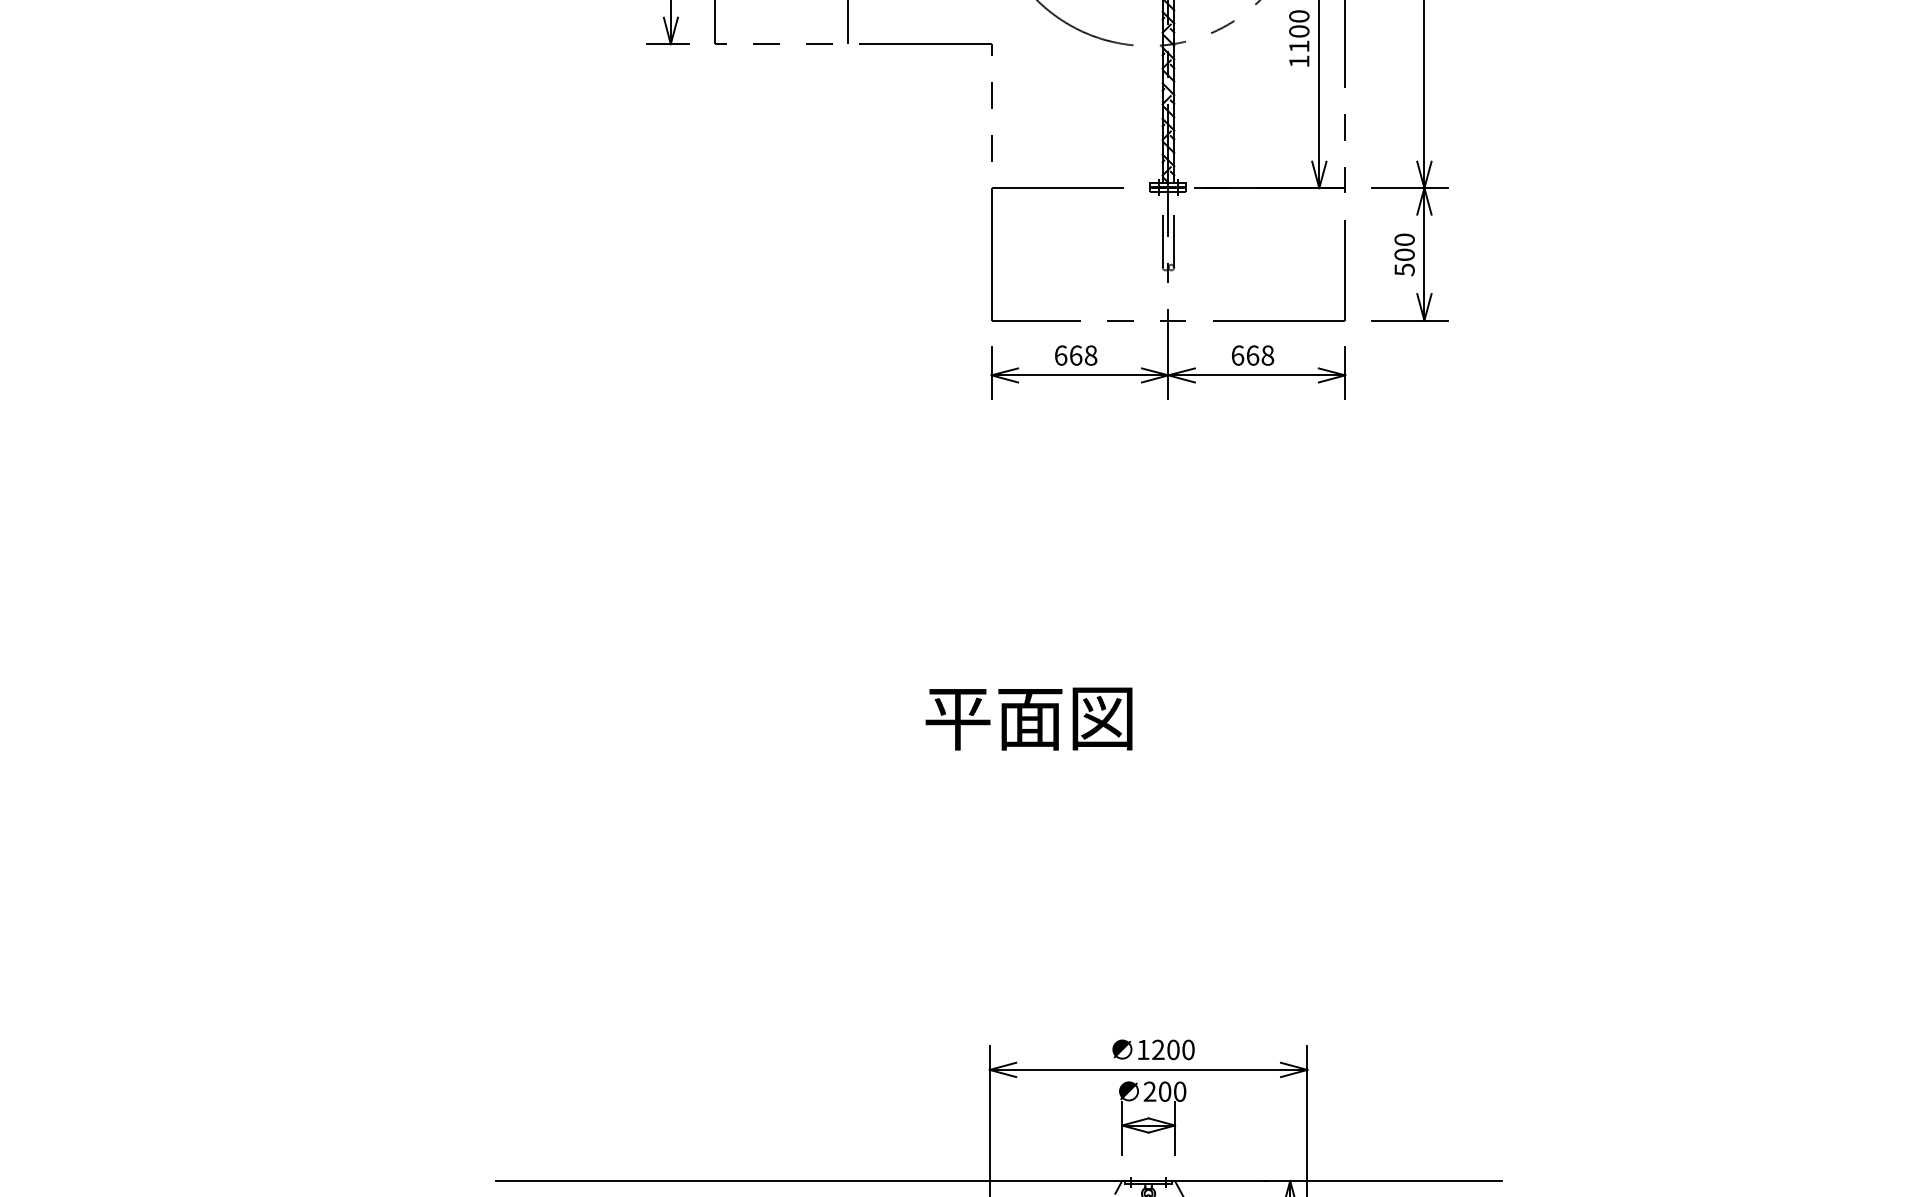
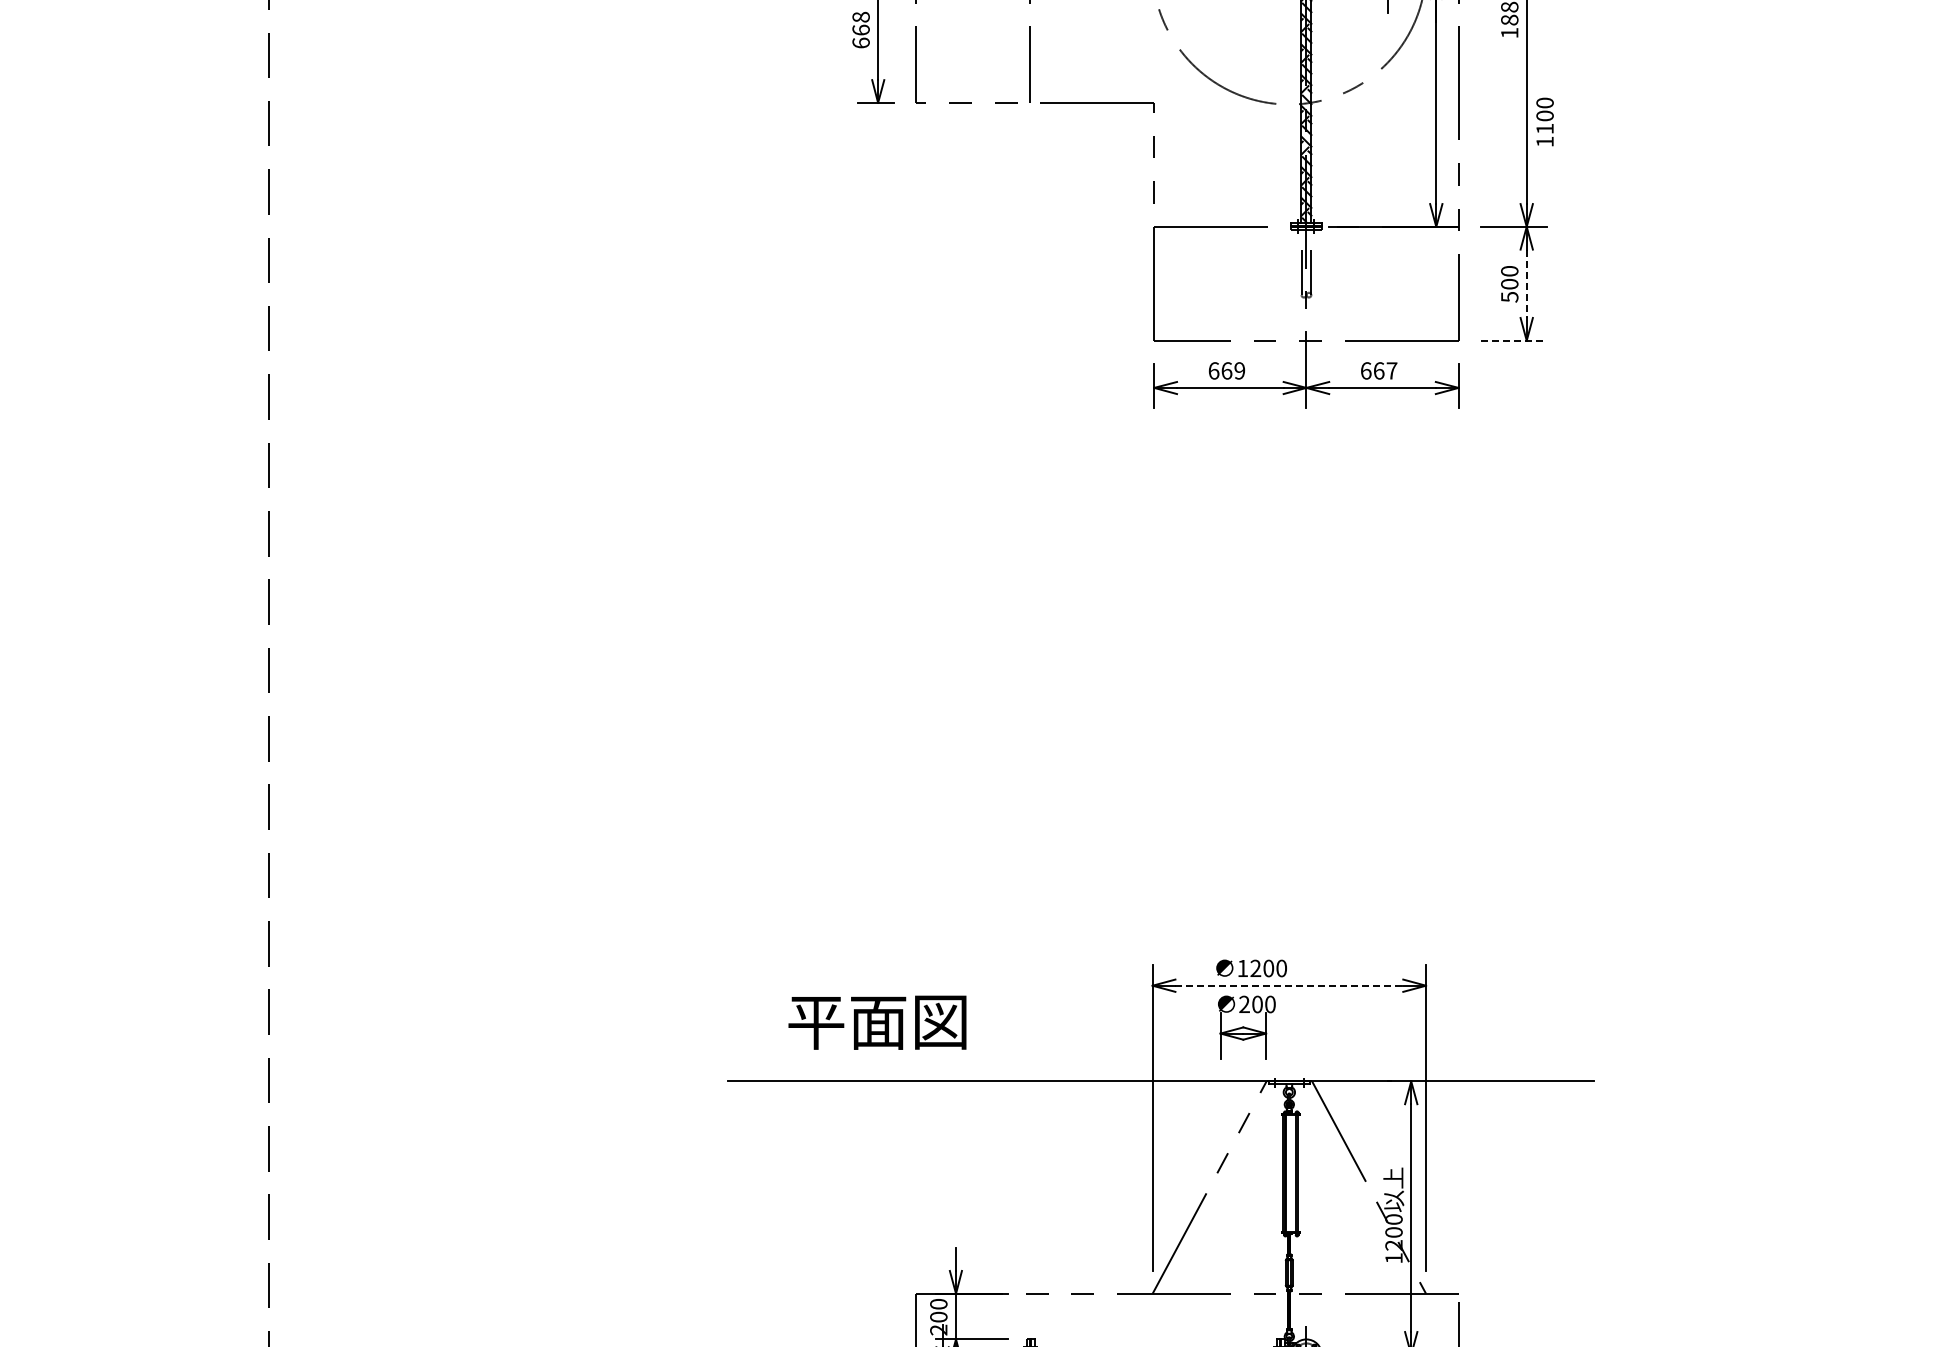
text: (1298, 37) -> (1544, 121), moved
line: (1424, 255) -> (1526, 284), solid -> dashed
line: (1410, 320) -> (1514, 340), solid -> dashed
text: (1090, 355) -> (1239, 370), 668 -> 669
text: (1267, 355) -> (1391, 370), 668 -> 667
text: (1029, 718) -> (877, 1022), moved
text: (1153, 1049) -> (1251, 968), moved
line: (1148, 1069) -> (1289, 985), solid -> dashed
part: (1152, 1118) -> (1246, 1027), moved

